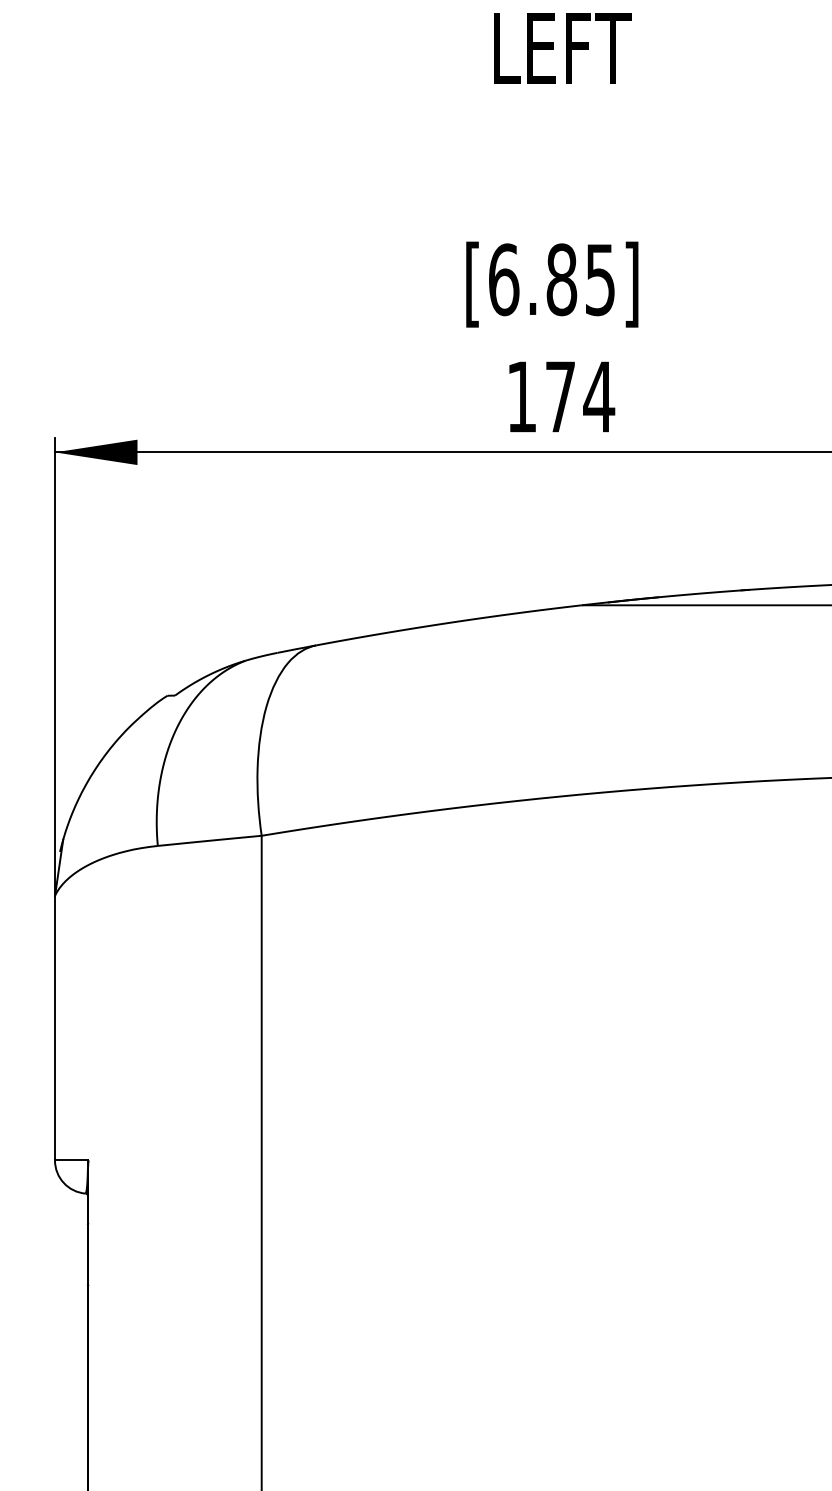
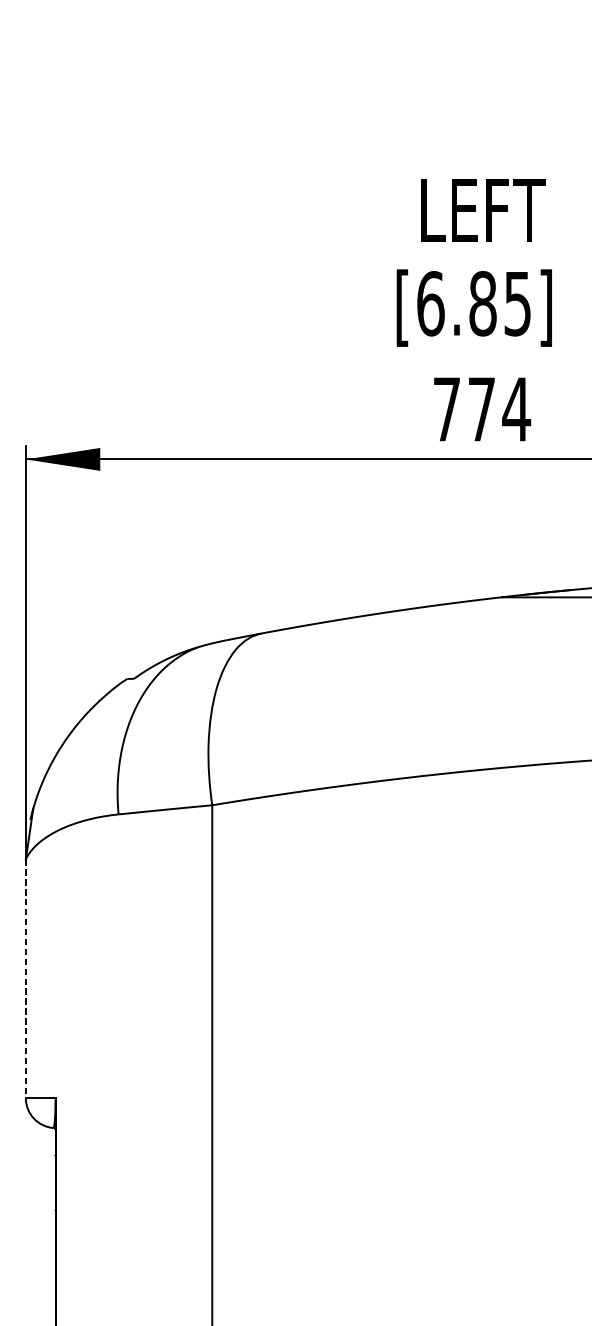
text: (562, 48) -> (483, 210), moved
text: (521, 396) -> (446, 409), 174 -> 774
line: (55, 1028) -> (26, 979), solid -> dashed

